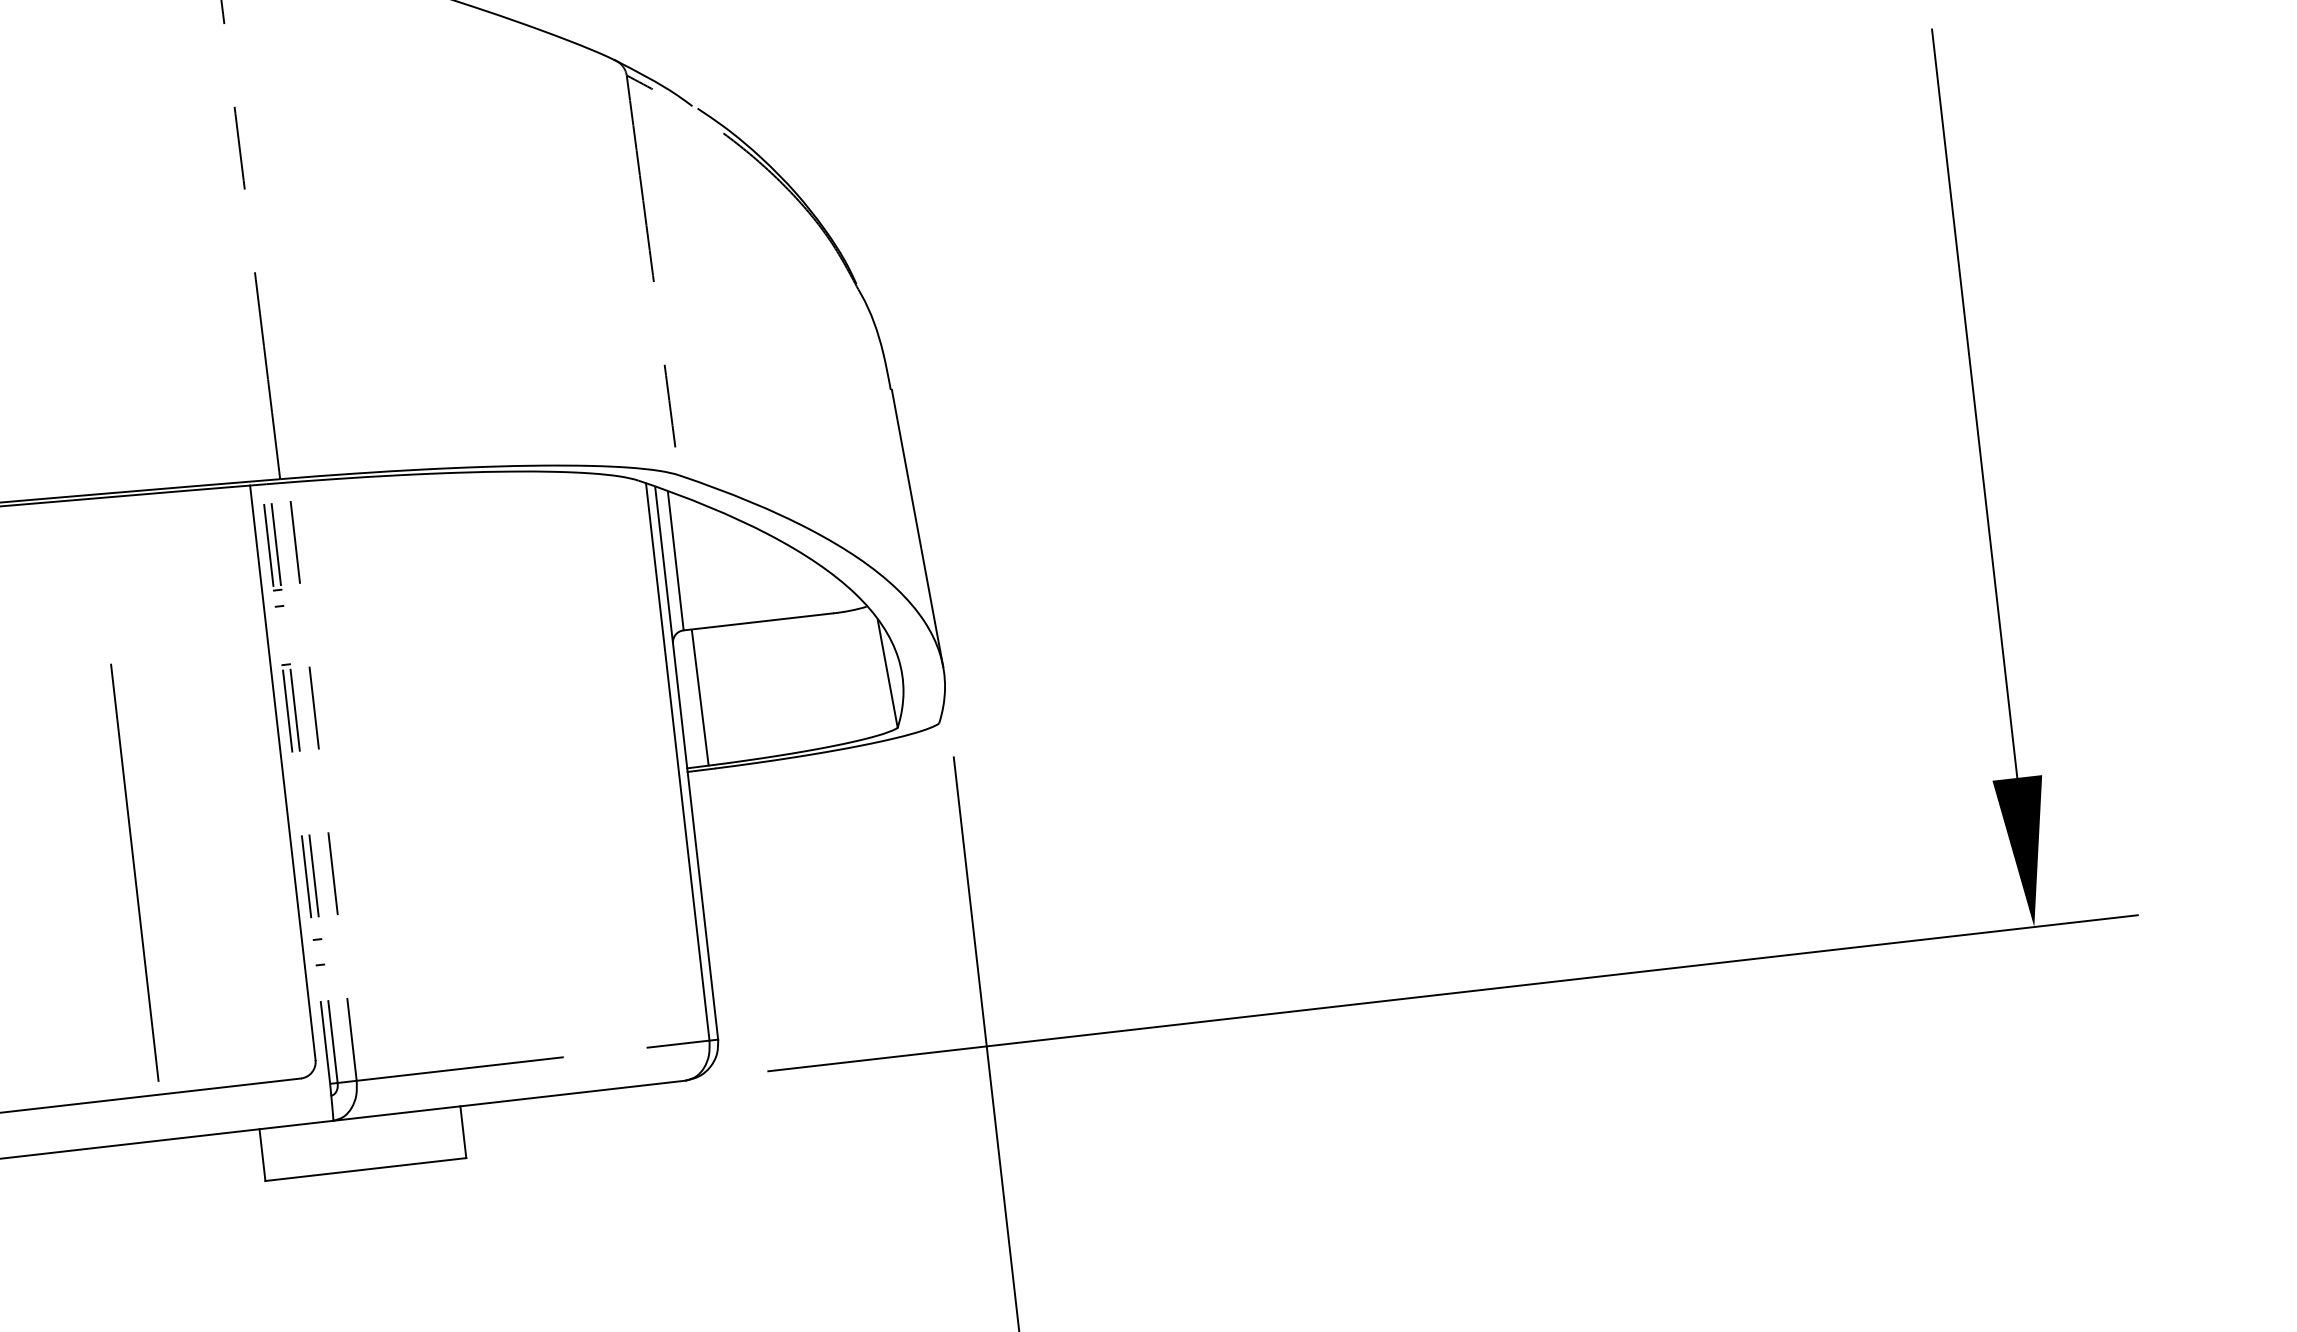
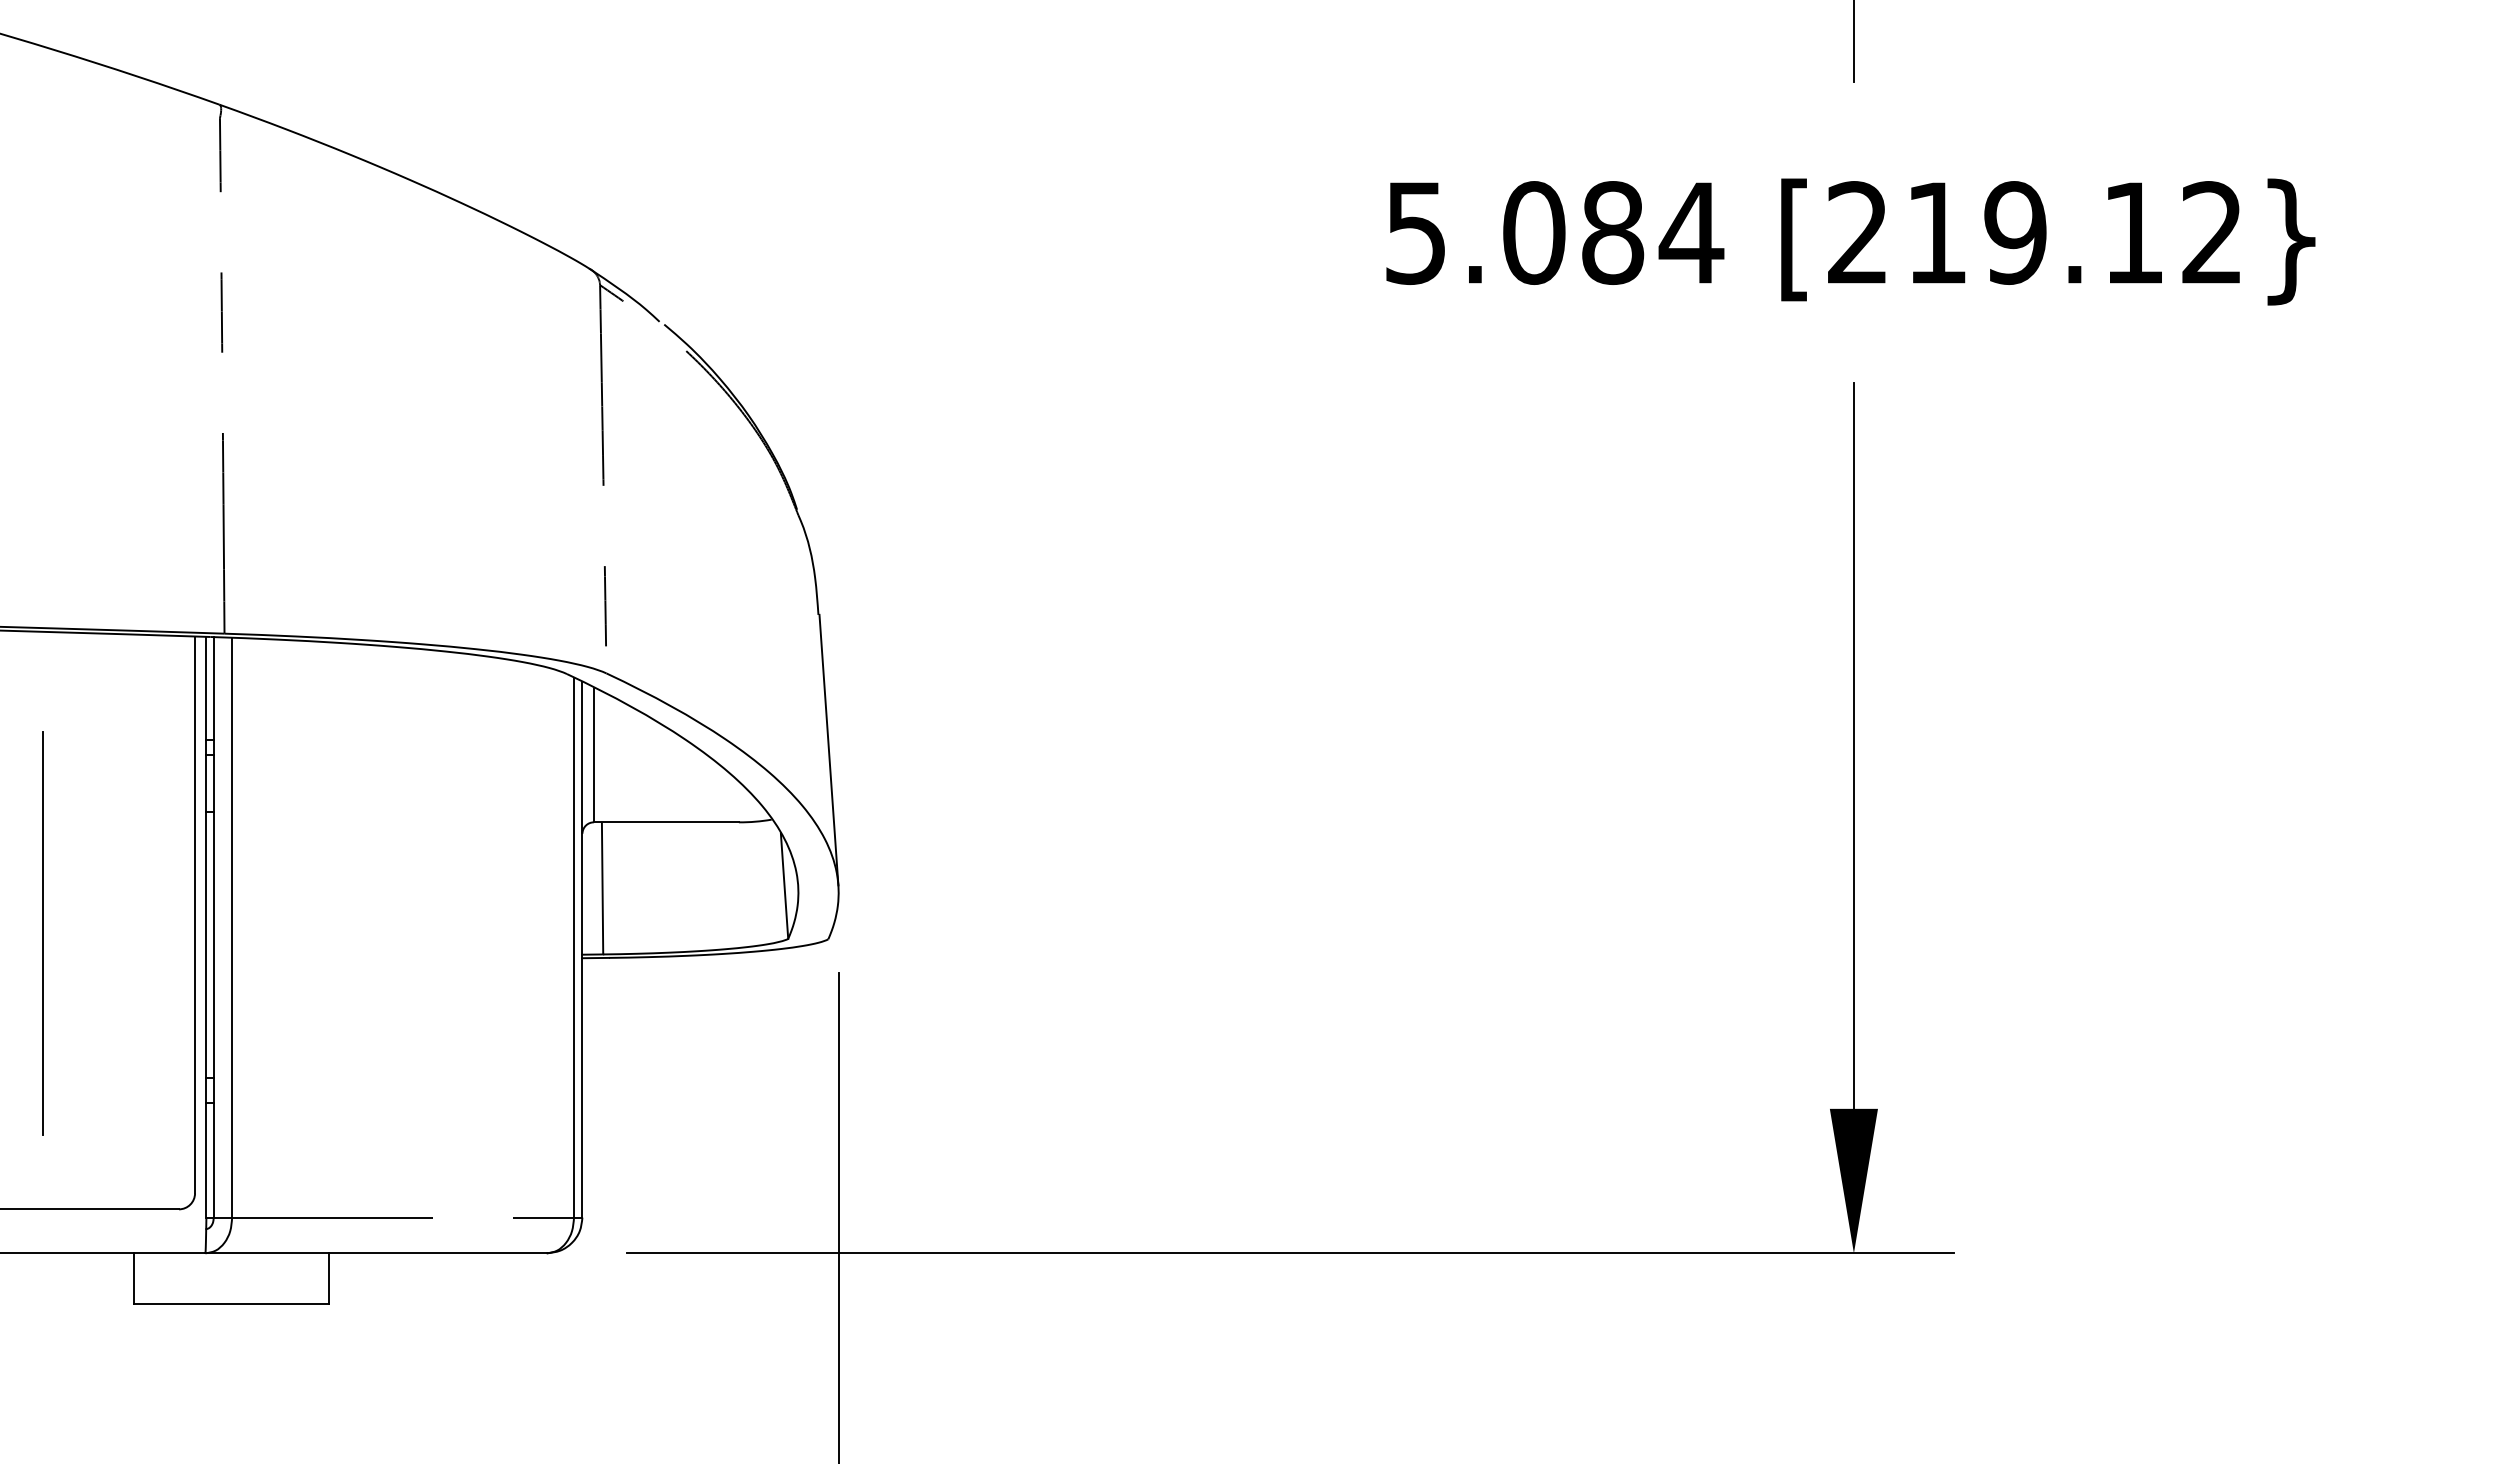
line: (322, 781) -> (232, 927), dashed -> solid
line: (303, 782) -> (213, 926), dashed -> solid
line: (296, 783) -> (206, 926), dashed -> solid
line: (134, 872) -> (42, 933), moved

